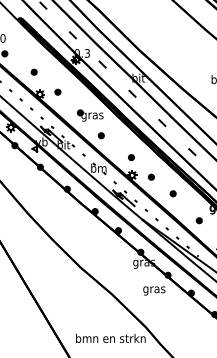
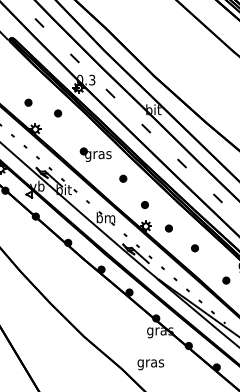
part: (57, 91) -> (57, 112), moved
part: (100, 135) -> (122, 178), moved
text: (154, 290) -> (151, 364), moved

